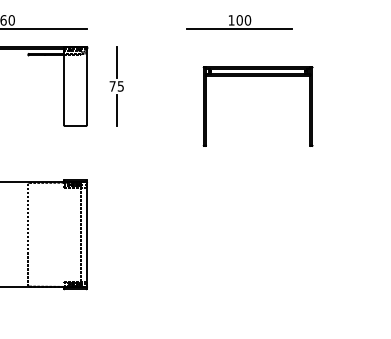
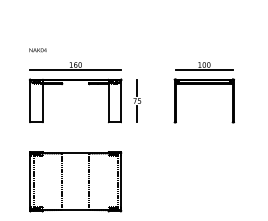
part: (256, 76) -> (203, 84), moved

